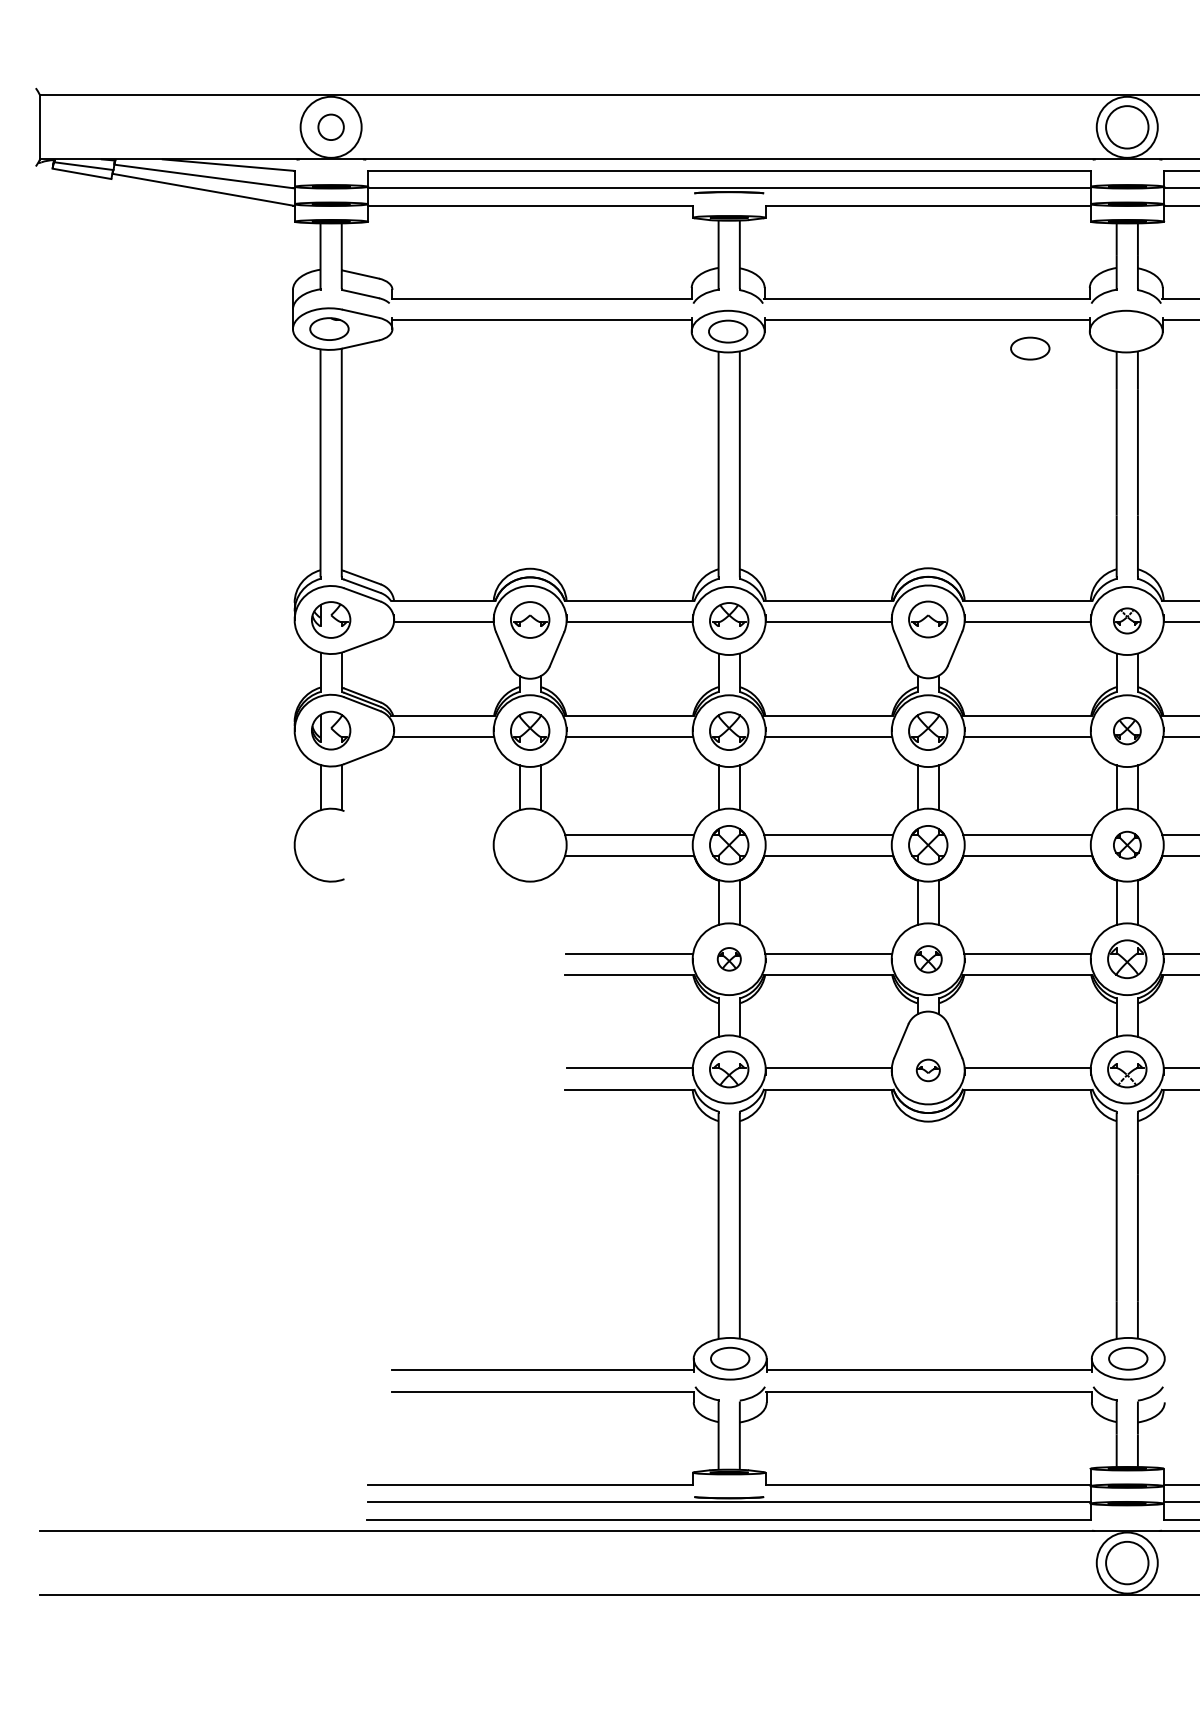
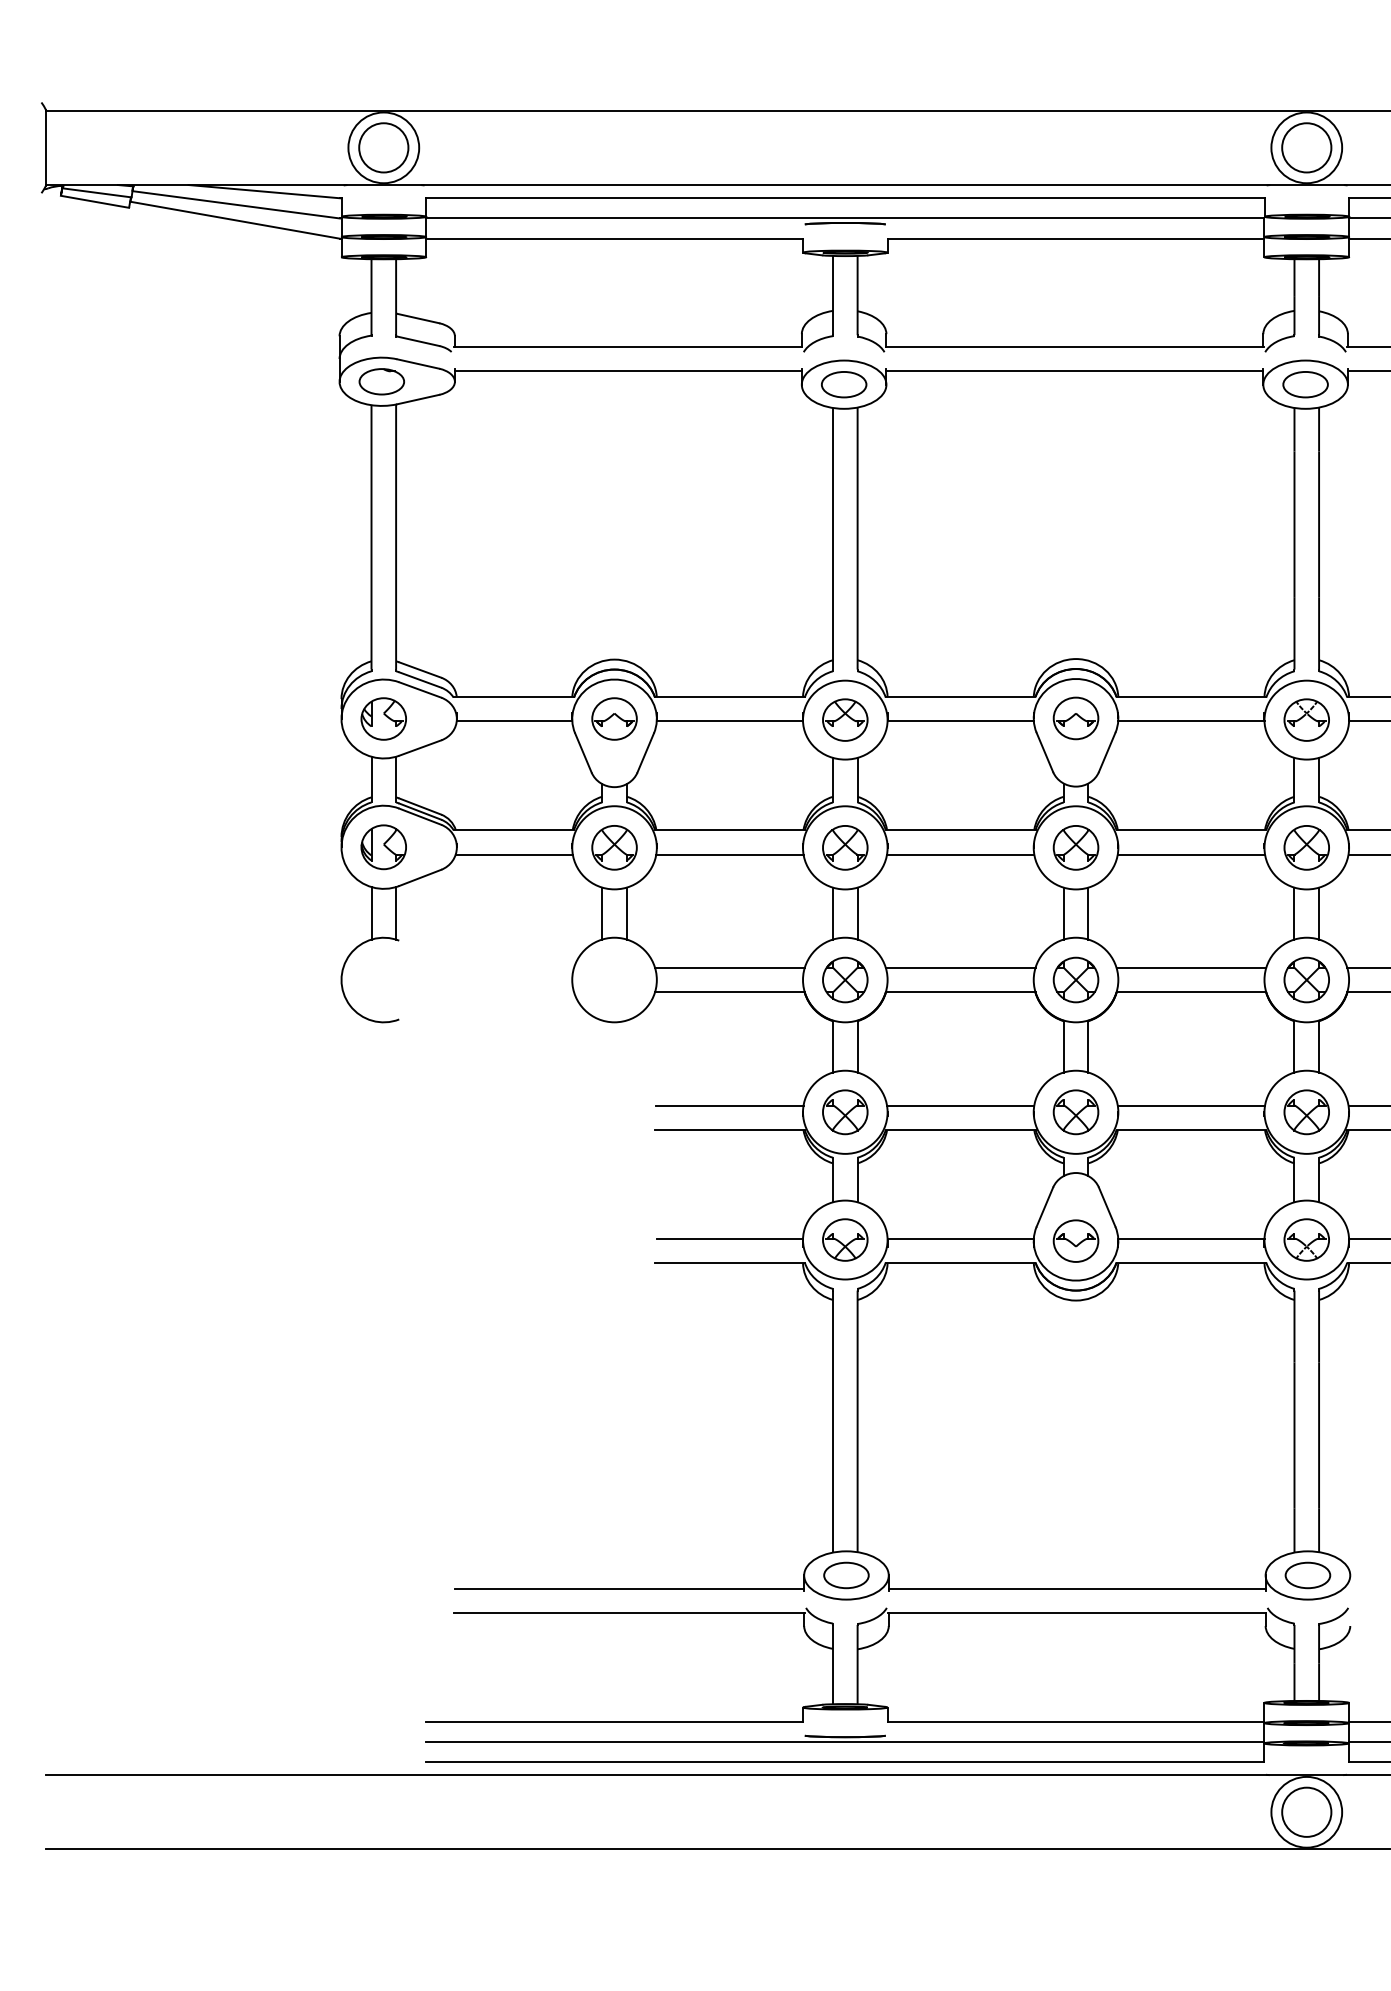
circle: (330, 127) -> (383, 148), size x1.67
part: (1030, 348) -> (1305, 384), moved
part: (1127, 620) -> (1307, 719), size x1.43
part: (1127, 730) -> (1307, 847), size x1.43
part: (1127, 845) -> (1307, 980), size x1.43
part: (729, 959) -> (845, 1112), size x1.67
part: (928, 959) -> (1076, 1112), size x1.43
part: (928, 1070) -> (1076, 1241), size x1.67

